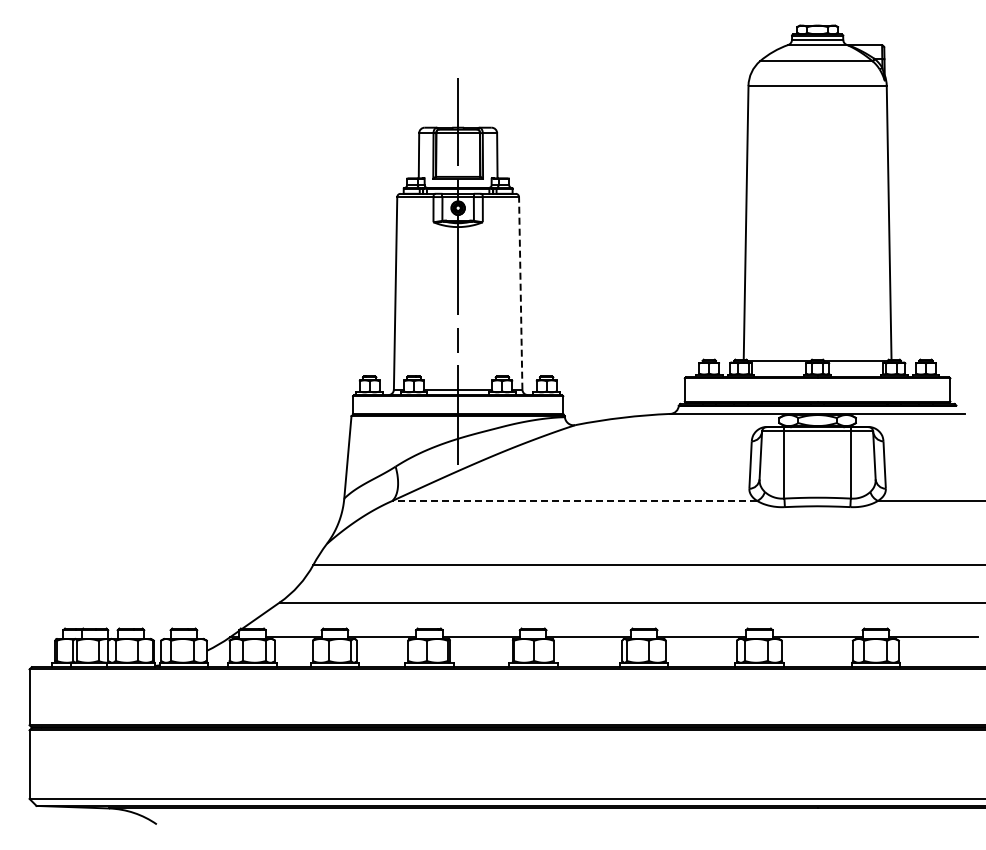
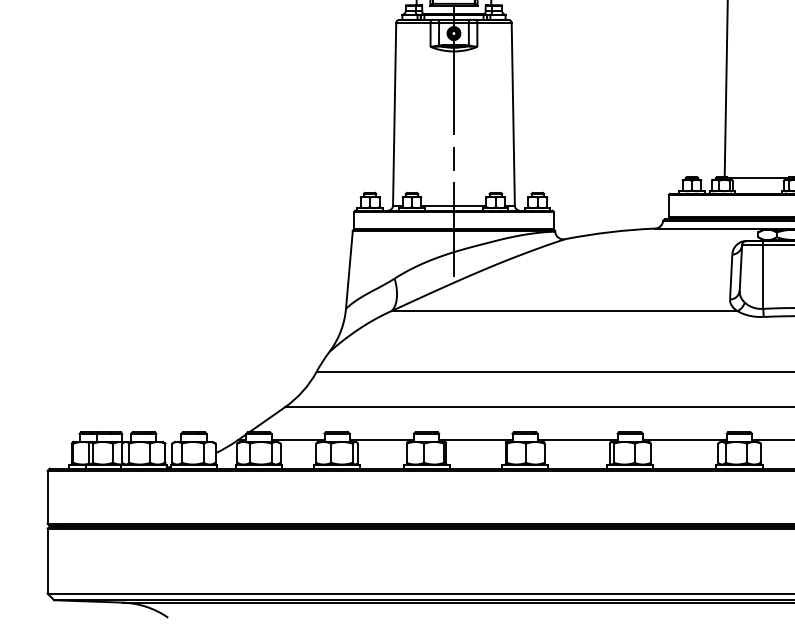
line: (520, 292) -> (513, 113), dashed -> solid
line: (574, 500) -> (564, 310), dashed -> solid

